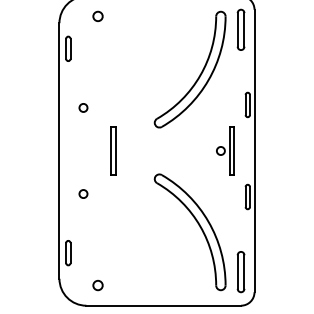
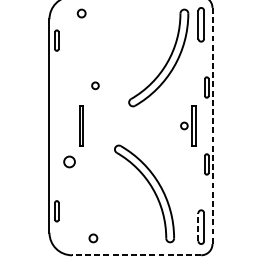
circle: (83, 107) -> (95, 85), moved
part: (113, 150) -> (81, 125), moved
line: (254, 151) -> (212, 126), solid -> dashed
circle: (83, 193) -> (69, 161), size x1.6
part: (199, 227) -> (152, 189), moved
line: (237, 272) -> (198, 227), solid -> dashed
circle: (97, 285) -> (92, 238), moved
line: (163, 305) -> (136, 255), solid -> dashed

